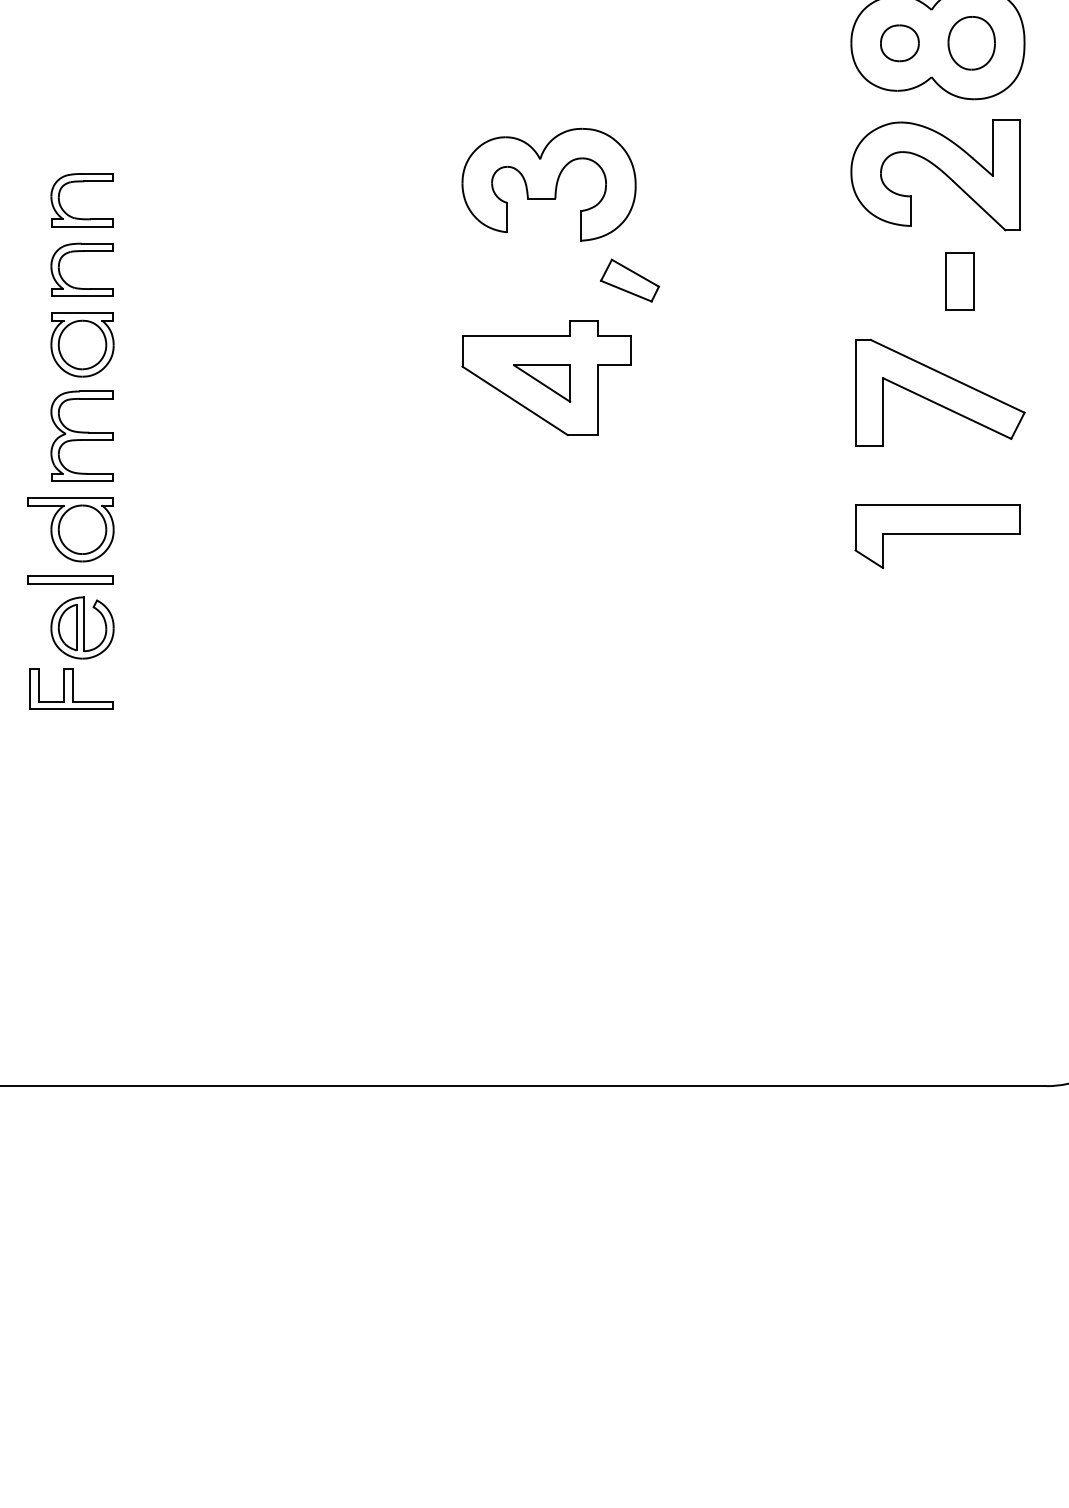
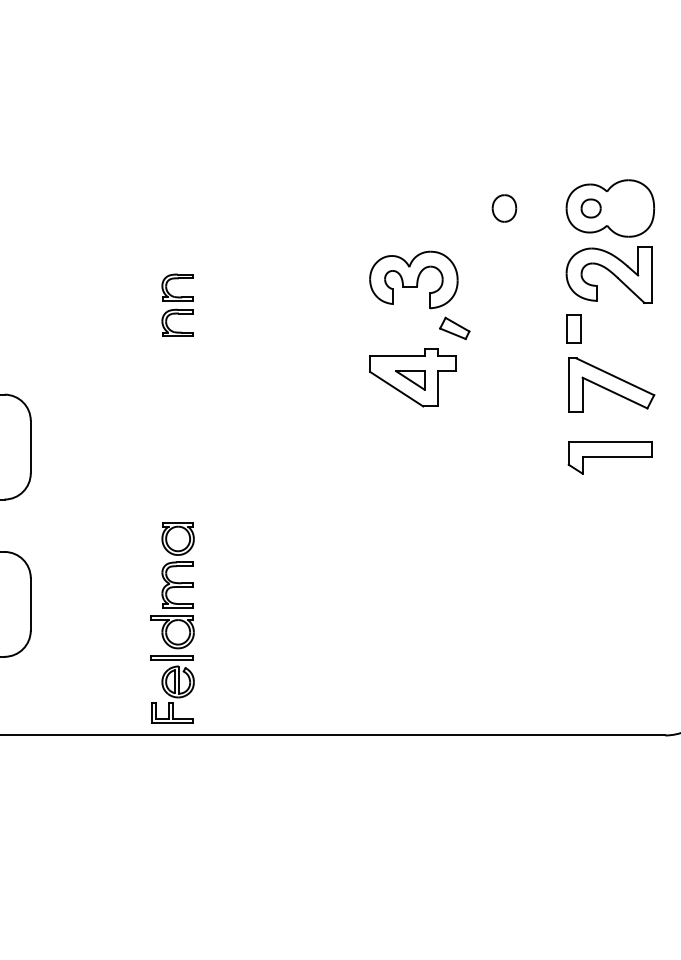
part: (971, 43) -> (504, 208), moved
part: (959, 280) -> (573, 328), moved
part: (71, 510) -> (172, 622), moved

